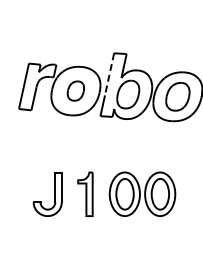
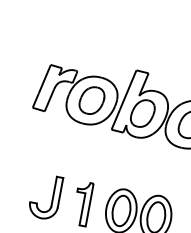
line: (109, 74) -> (128, 90), dashed -> solid
part: (75, 90) -> (91, 99), size x1.43

